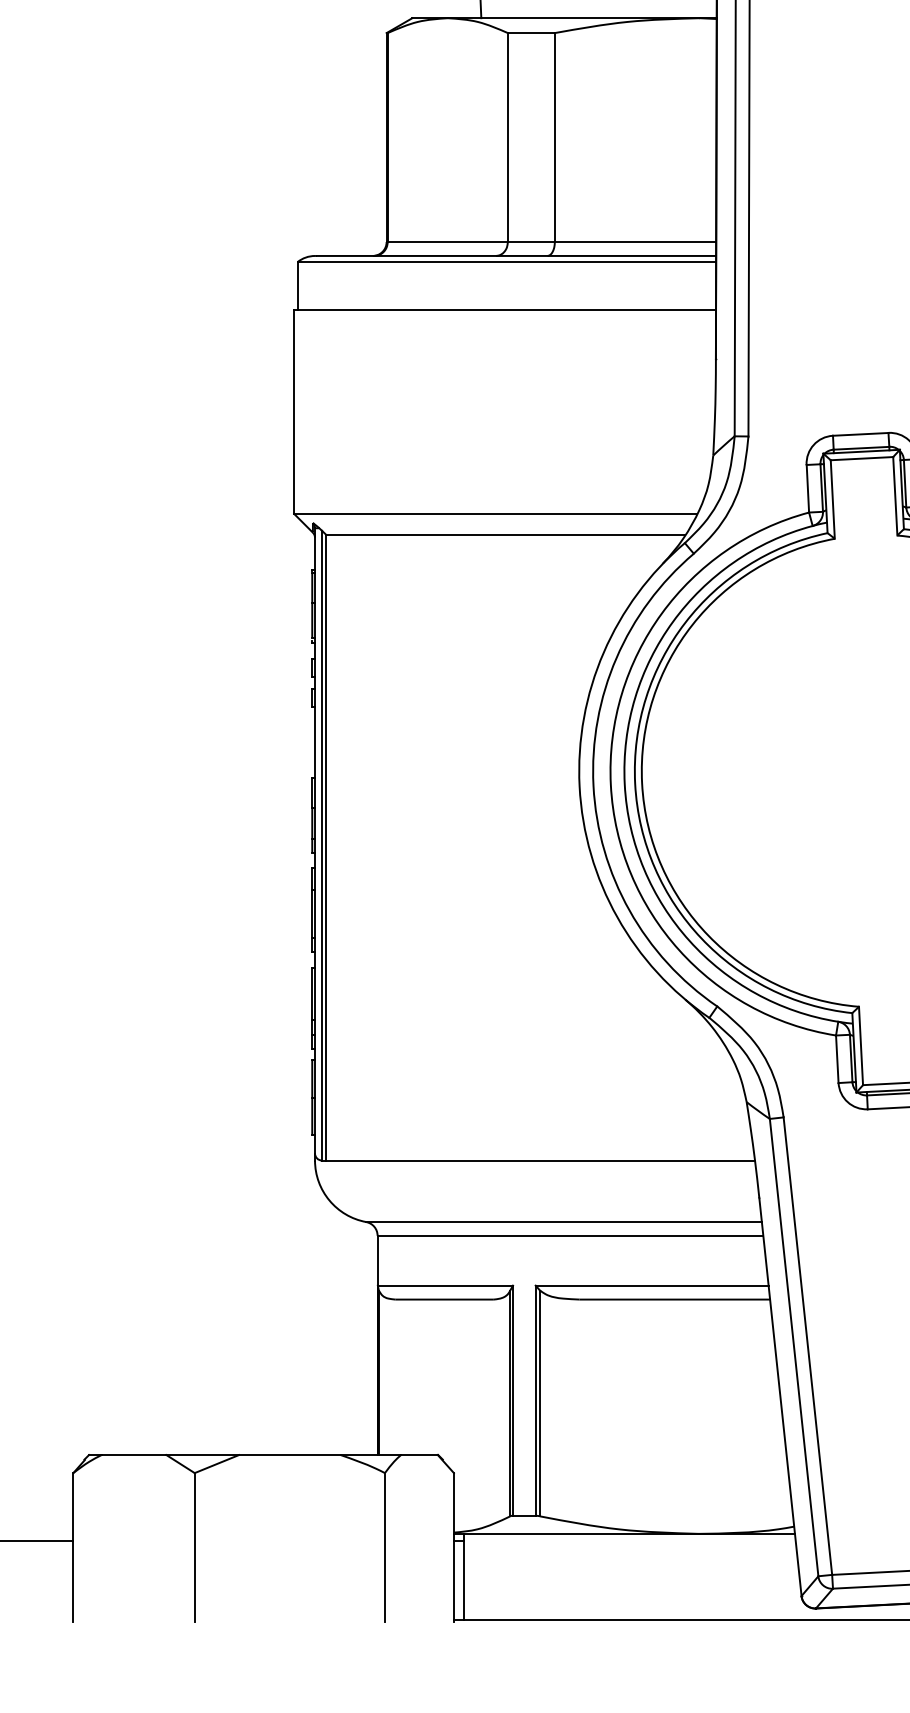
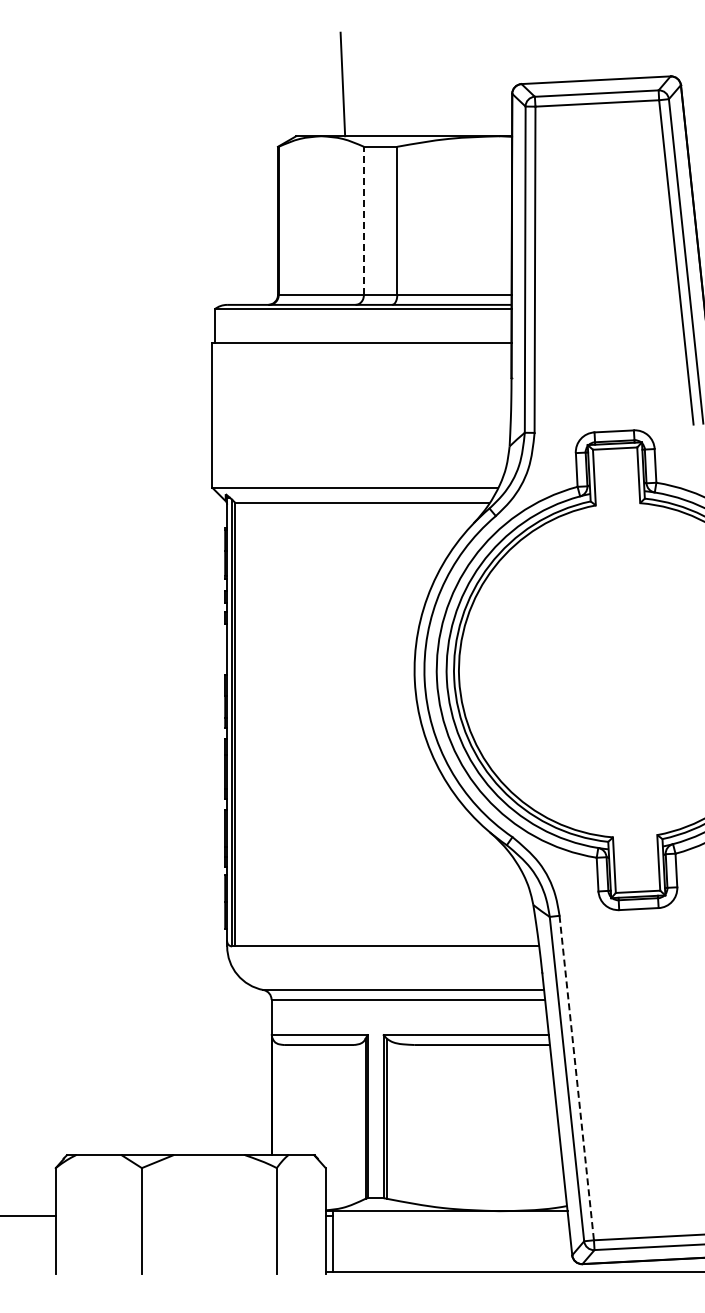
line: (507, 136) -> (363, 220), solid -> dashed
line: (807, 1346) -> (576, 1078), solid -> dashed

